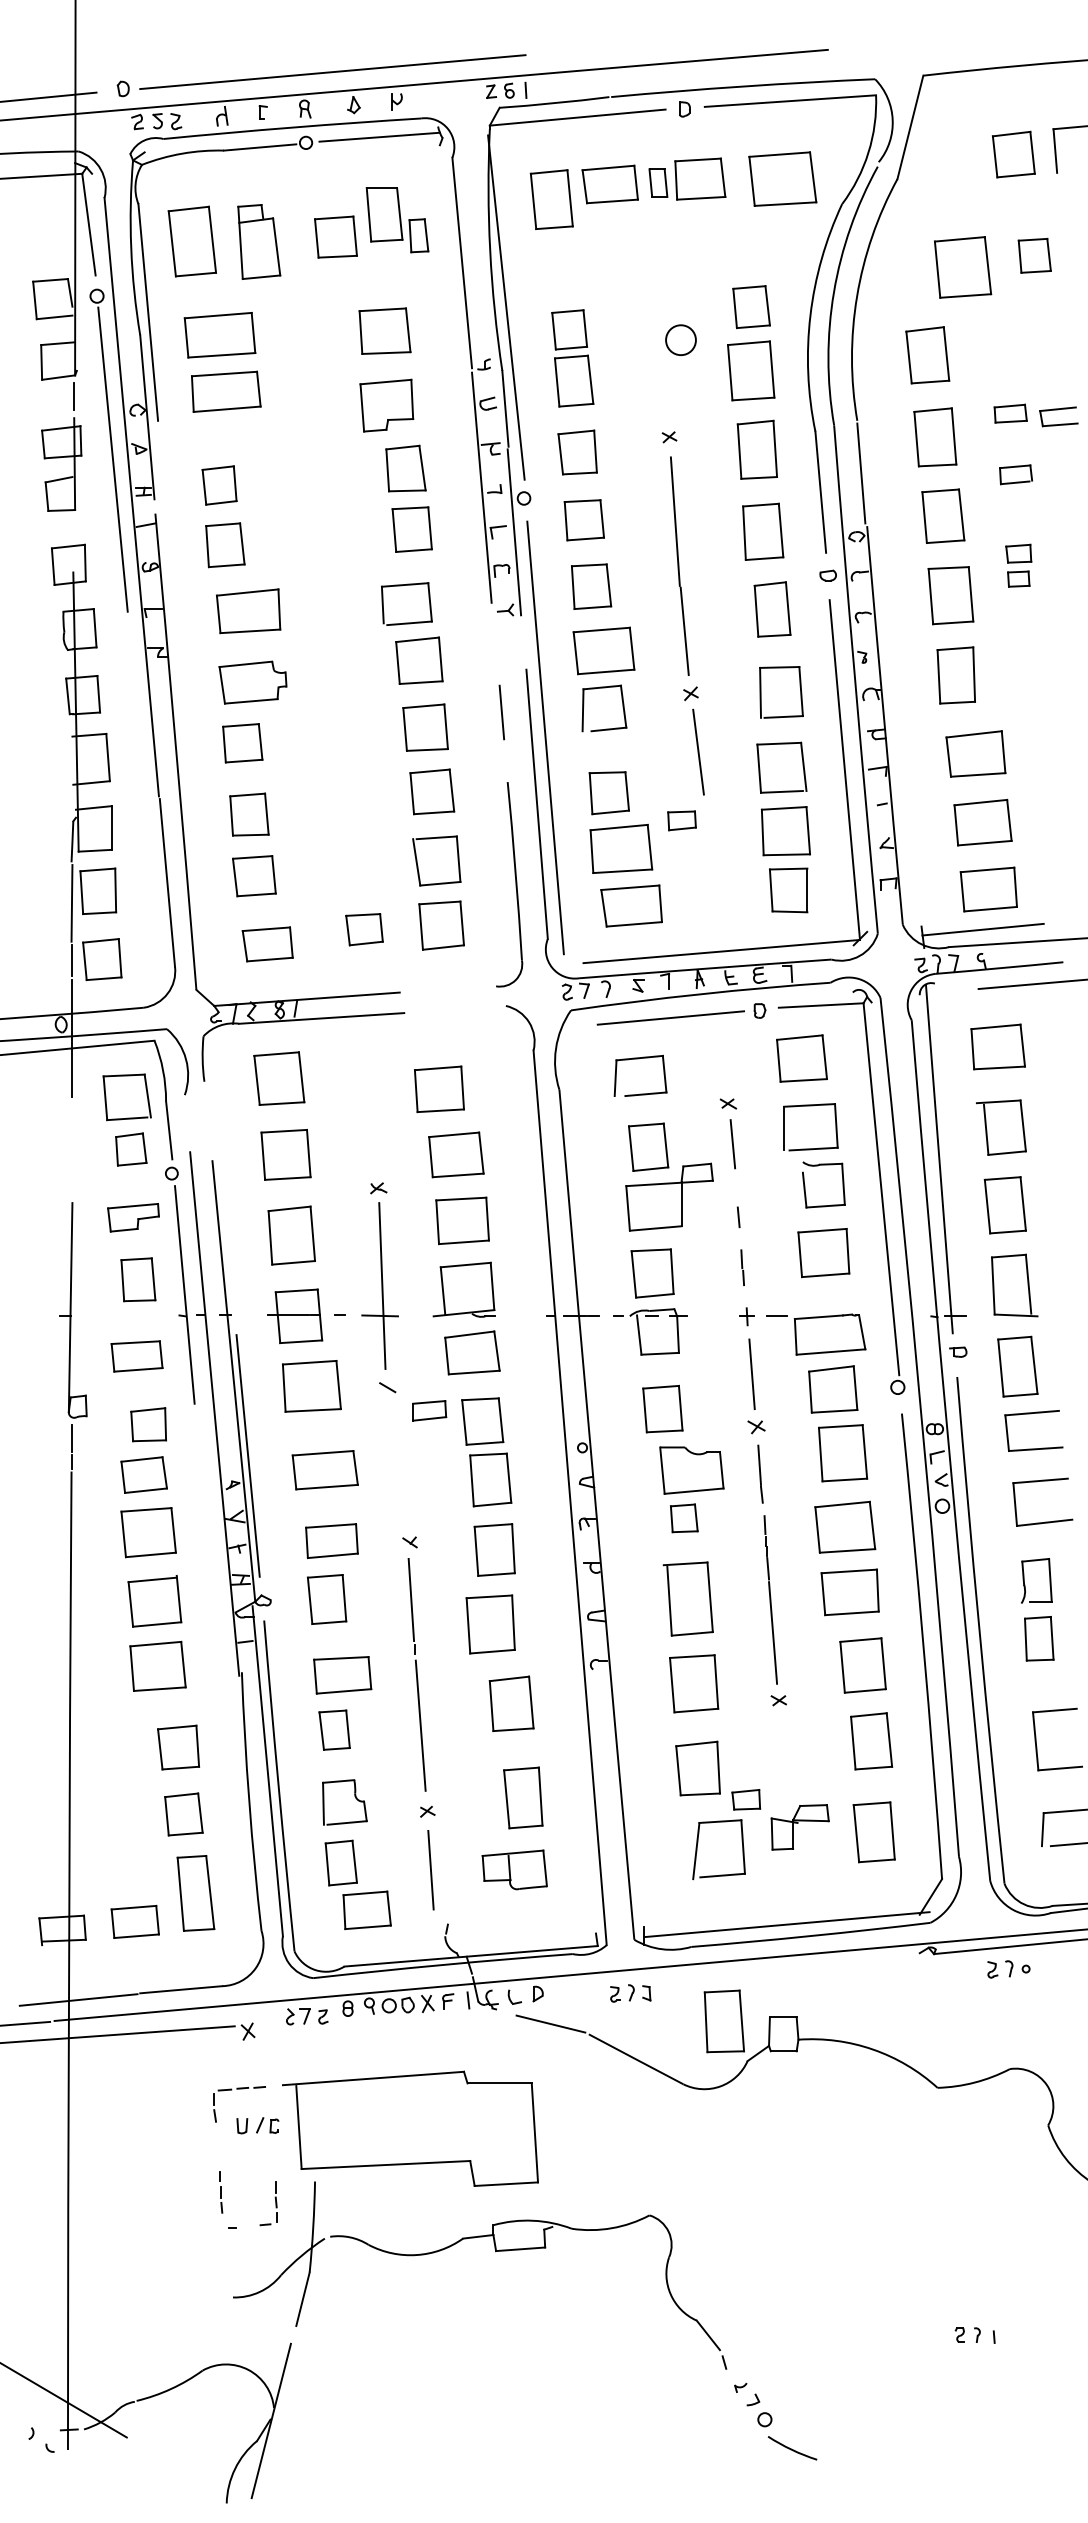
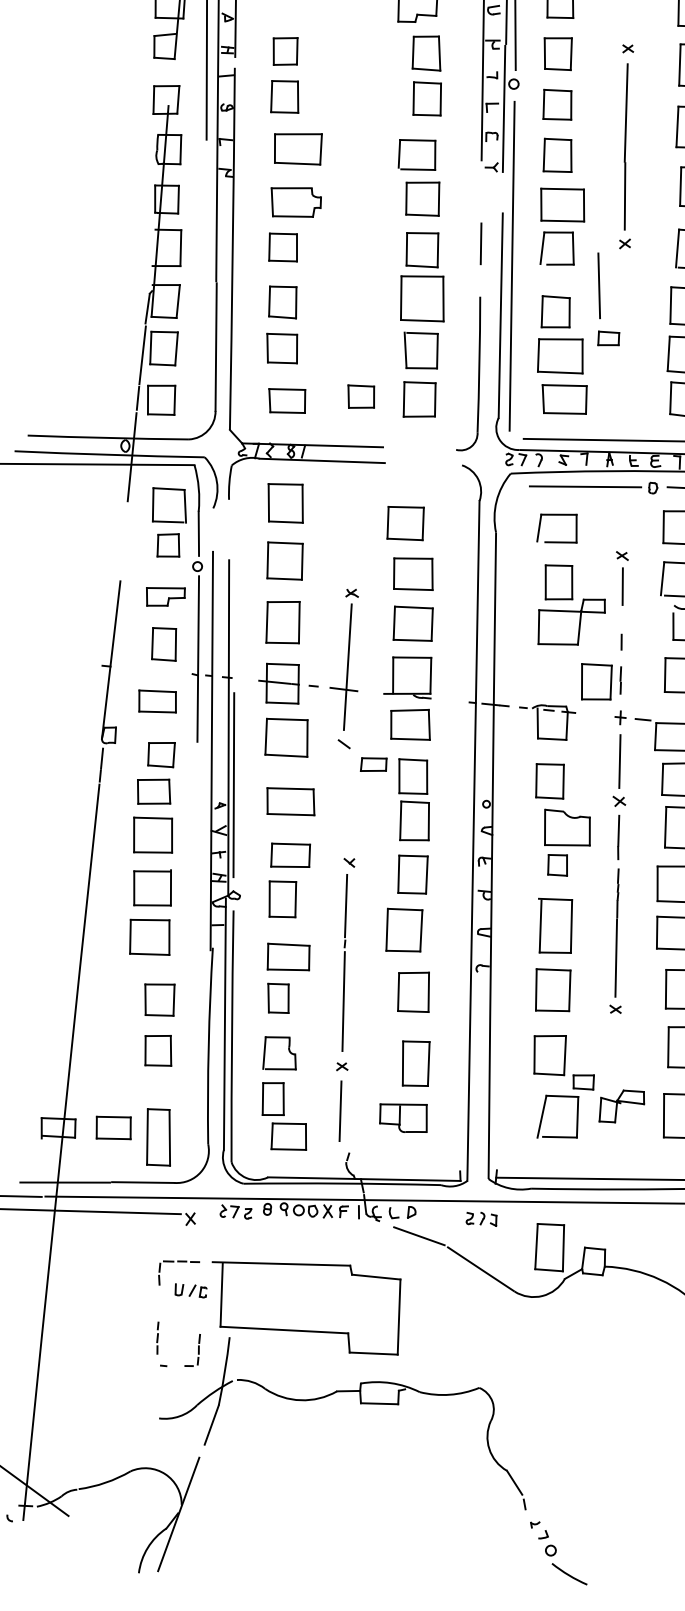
line: (698, 751) -> (599, 285), moved
part: (432, 791) -> (422, 298), size x1.4
part: (652, 1273) -> (596, 682), moved
part: (195, 1893) -> (158, 1137), moved

